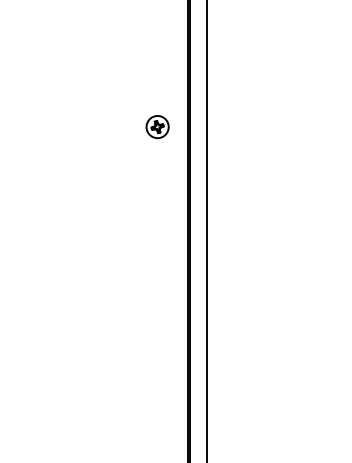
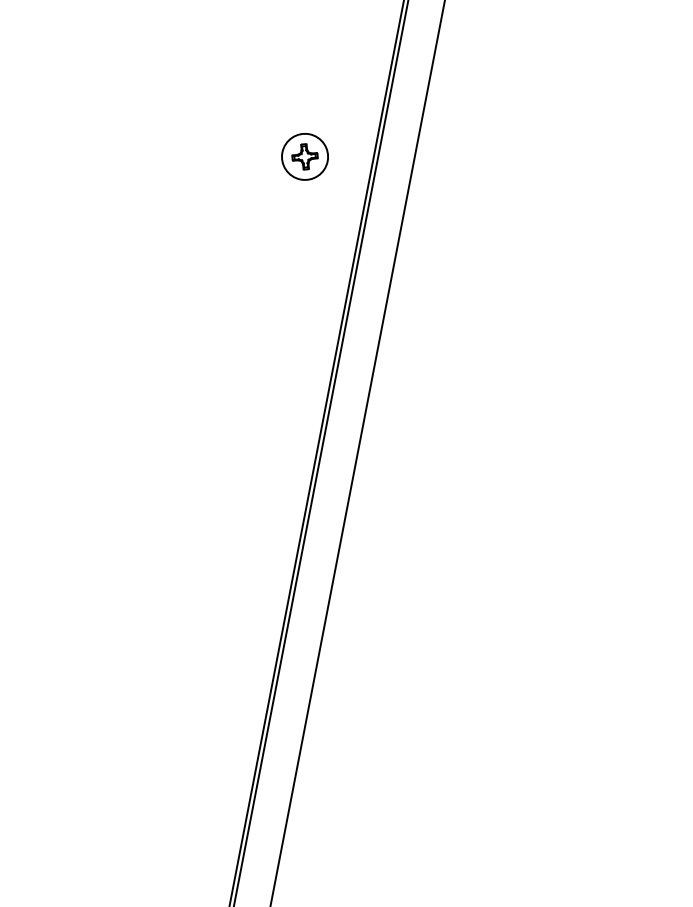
part: (157, 126) -> (305, 155), moved

